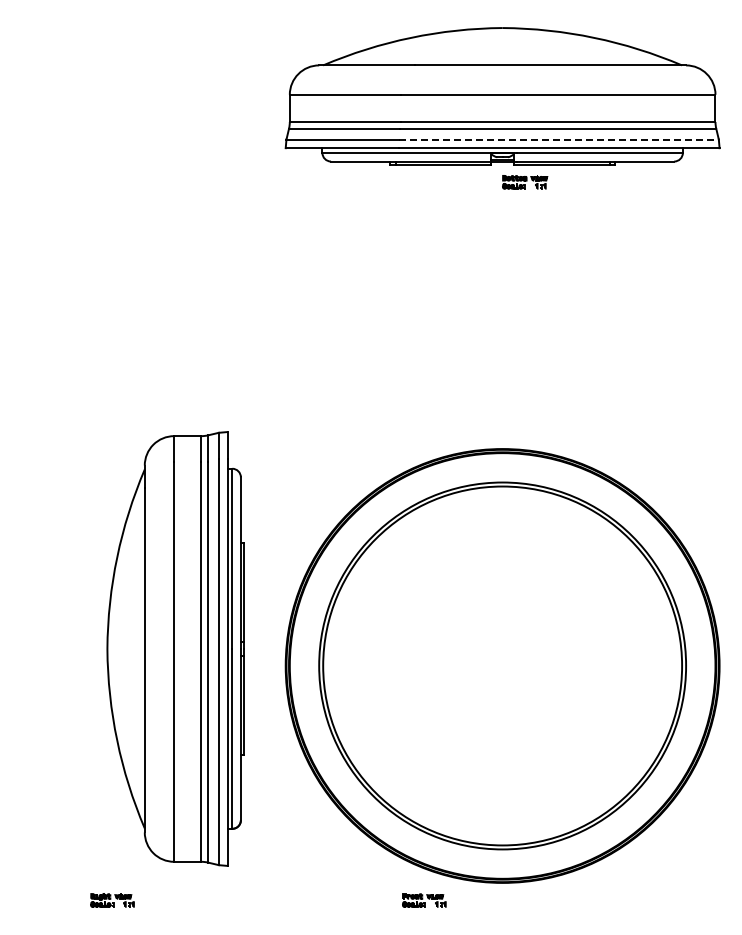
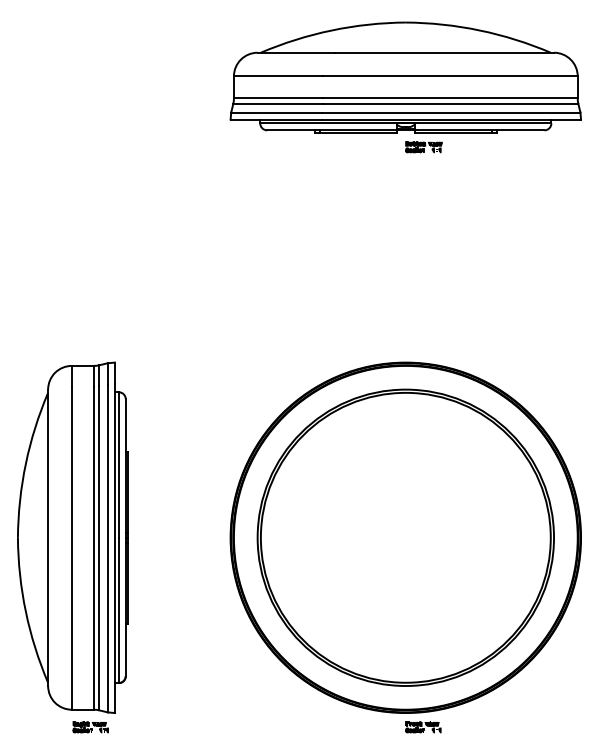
line: (558, 139) -> (450, 112), dashed -> solid
part: (175, 648) -> (72, 537), moved
part: (424, 900) -> (423, 727), moved

